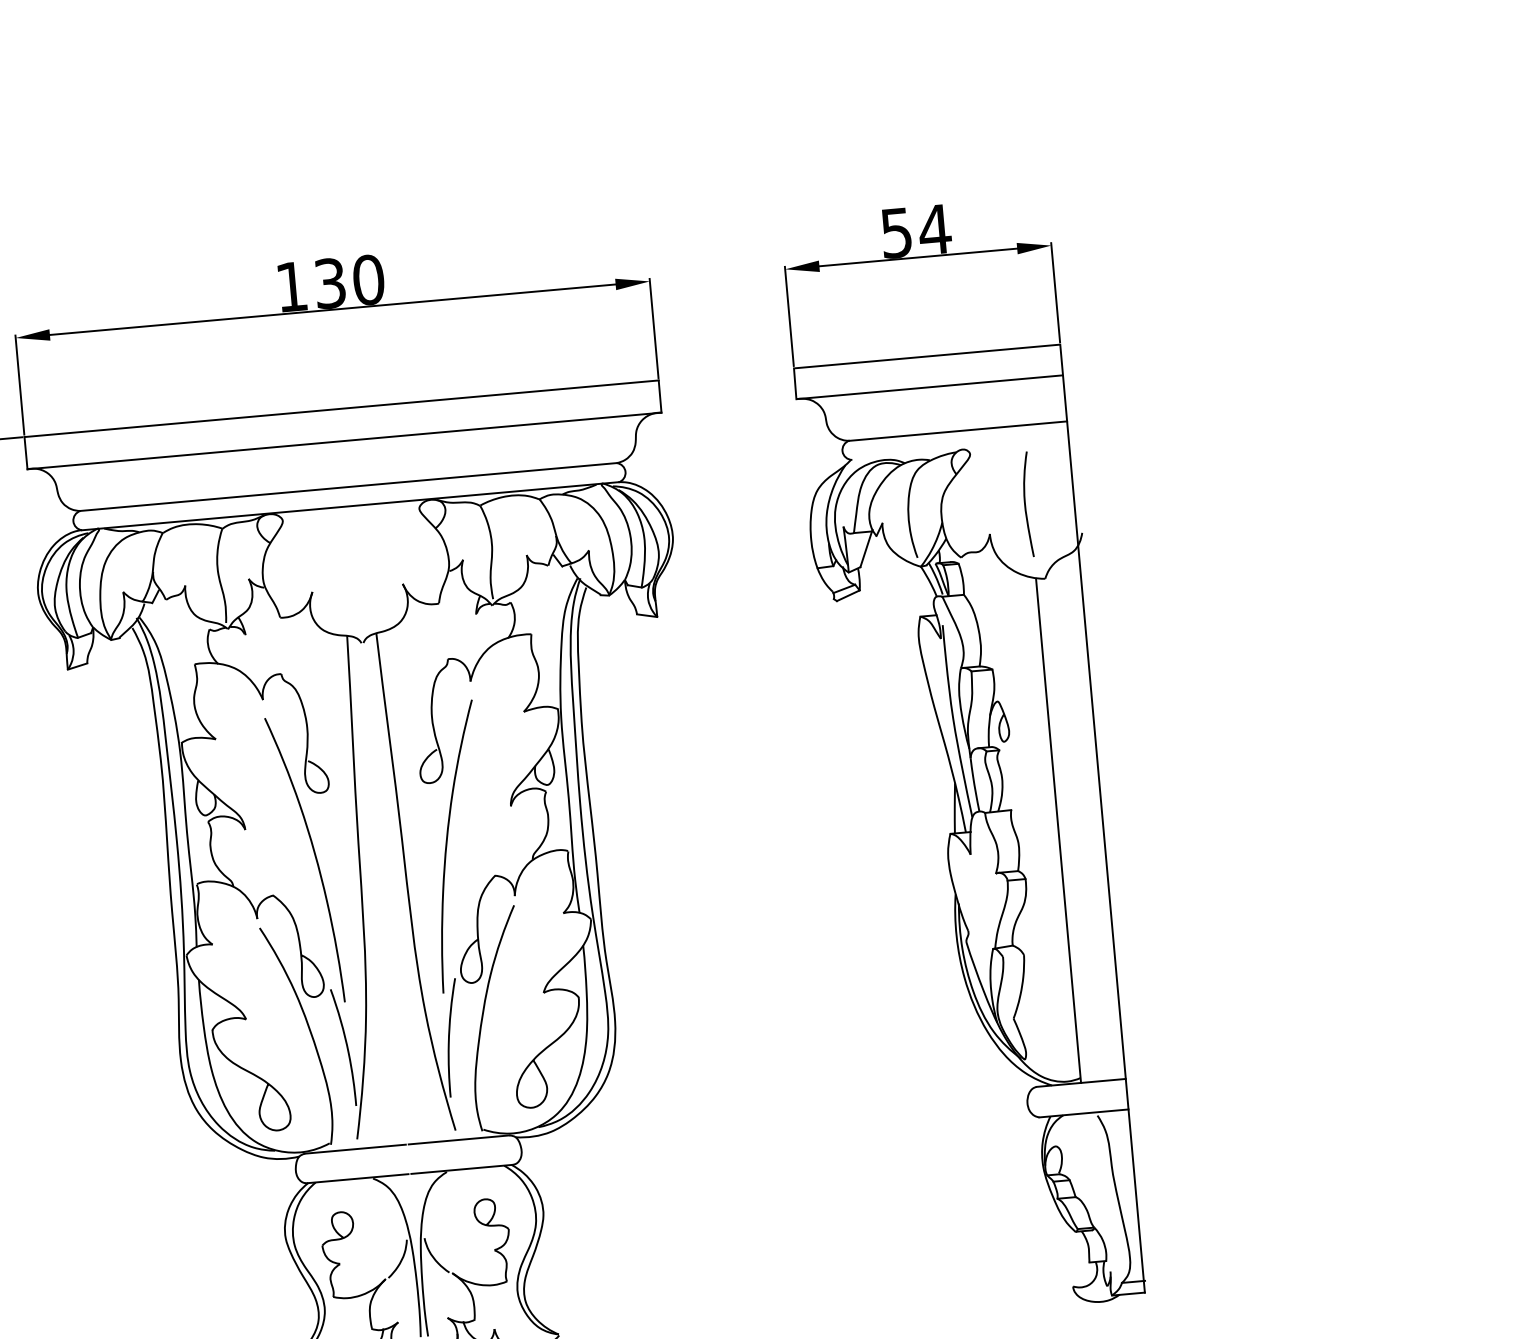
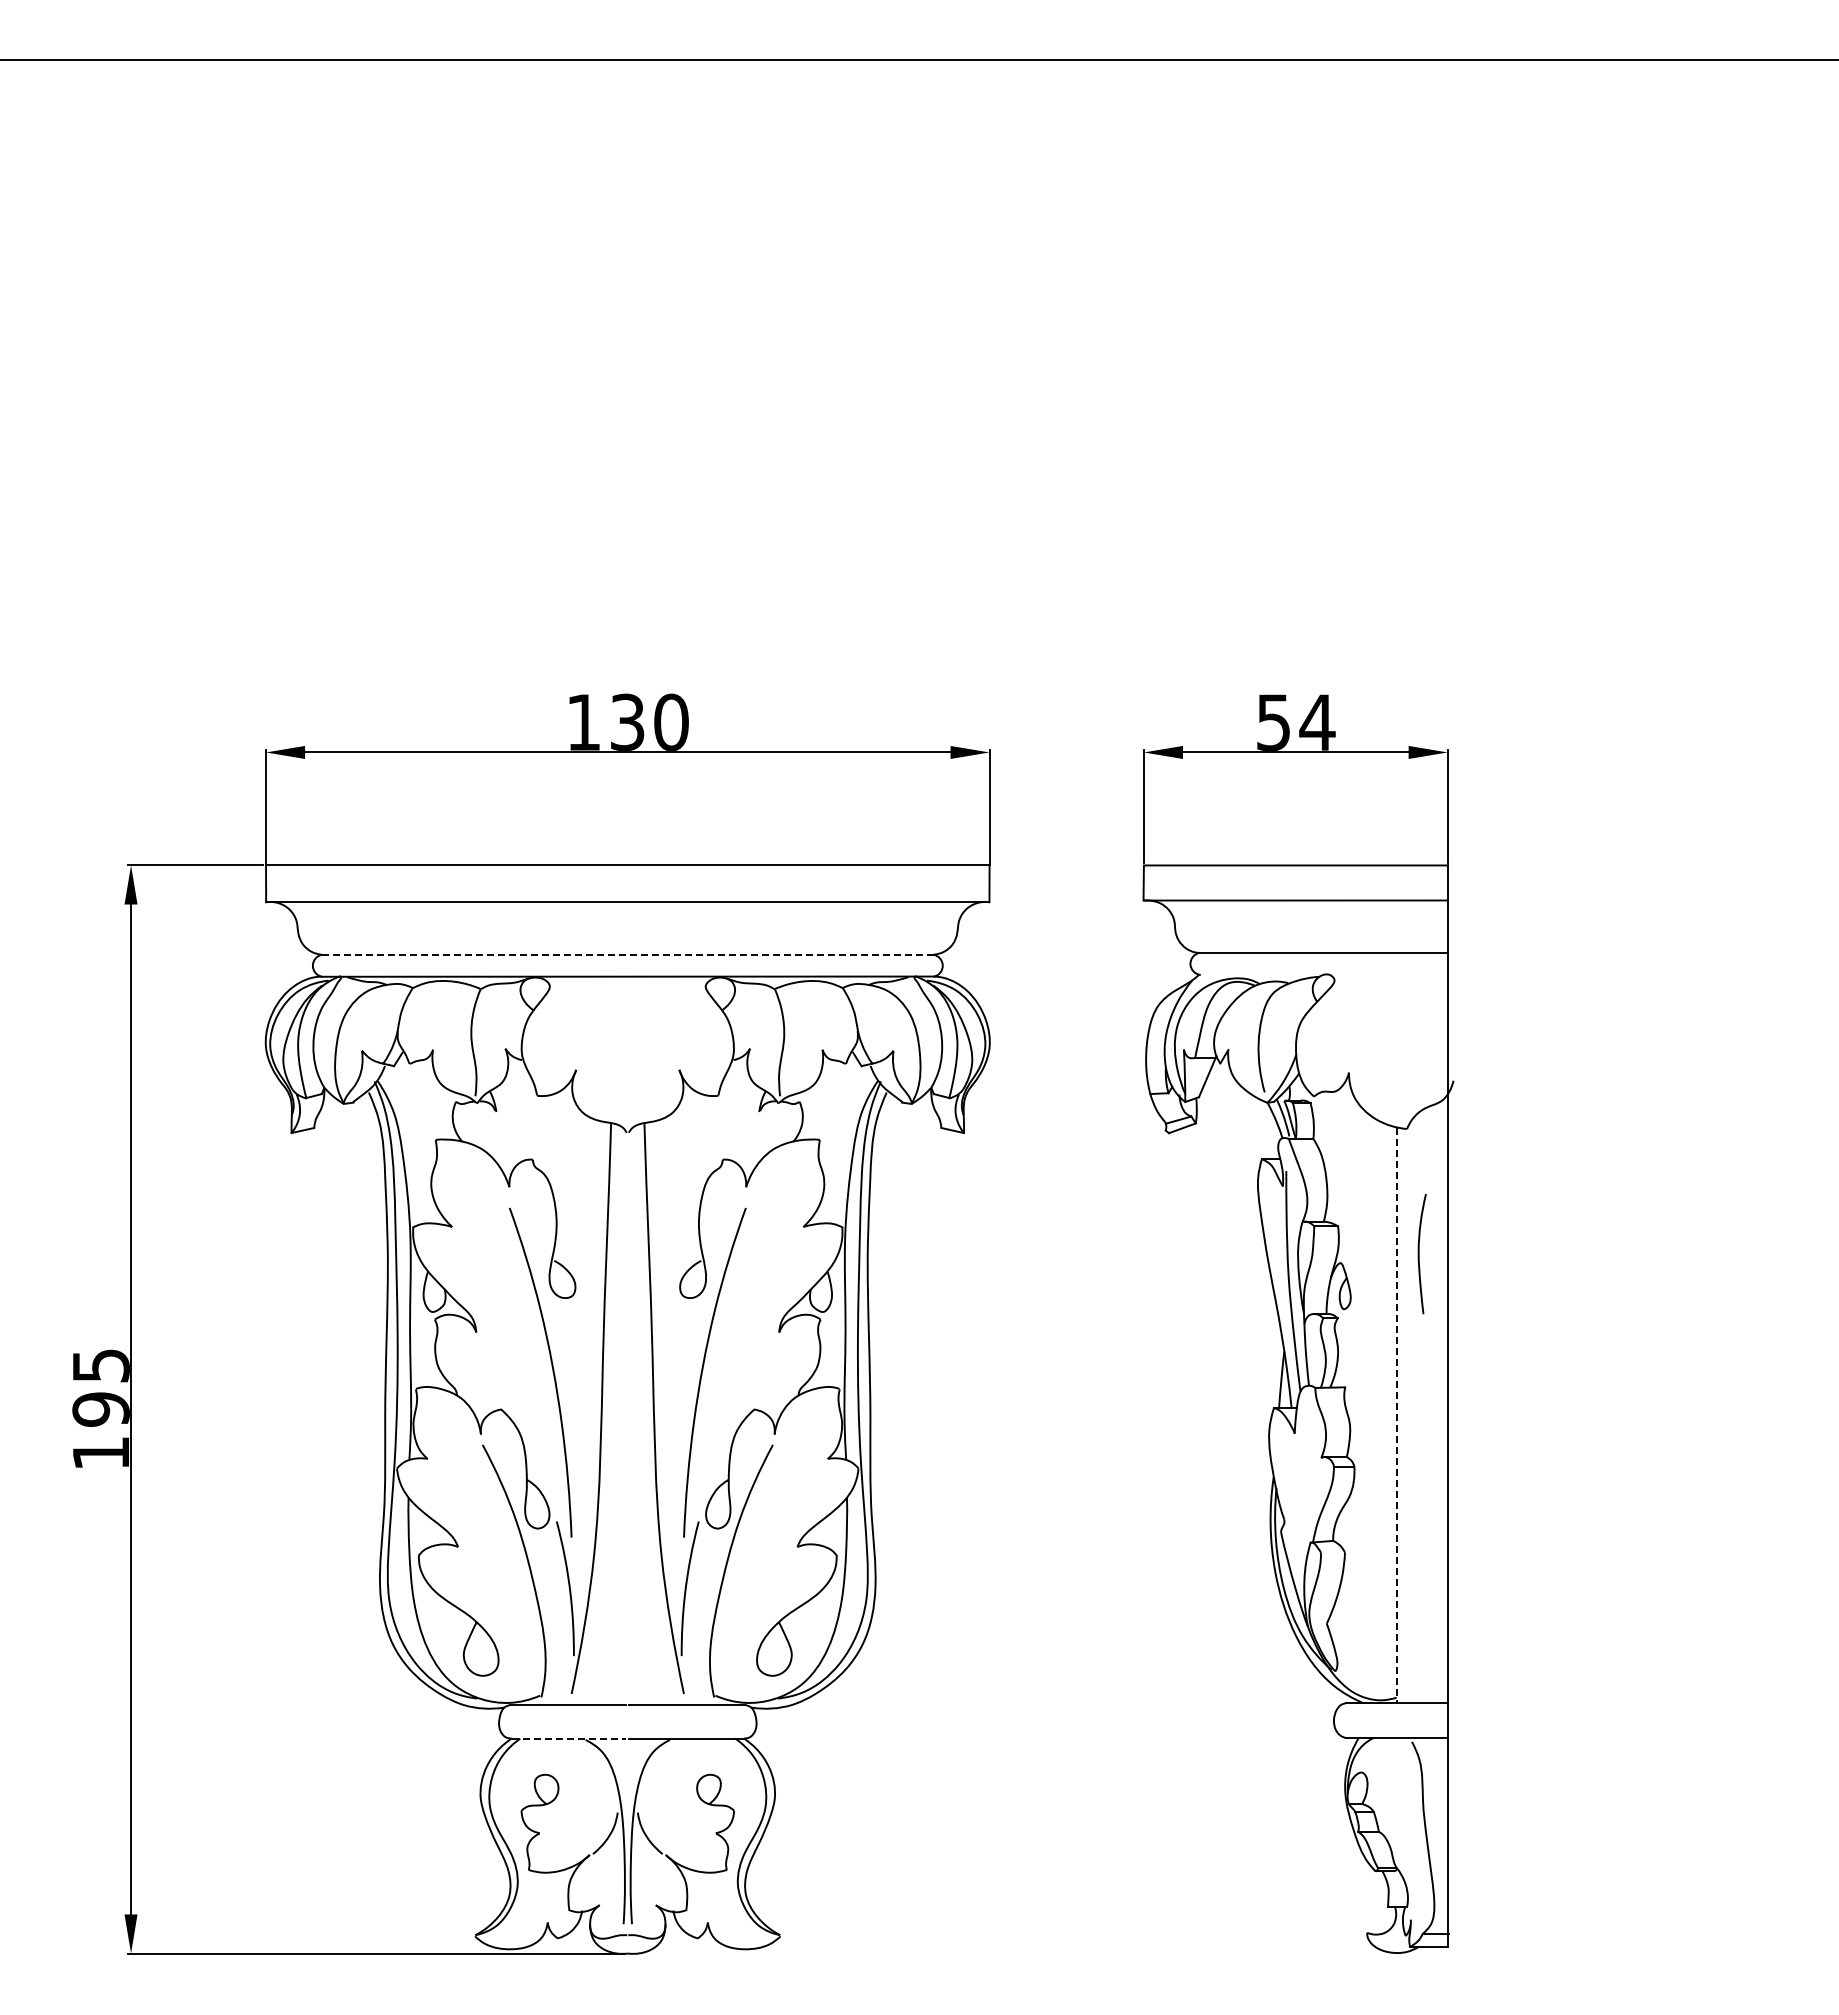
line: (348, 486) -> (627, 954), solid -> dashed
curve: (1025, 505) -> (1419, 1254), moved
line: (1058, 830) -> (1396, 1415), solid -> dashed
line: (358, 1178) -> (569, 1738), solid -> dashed

